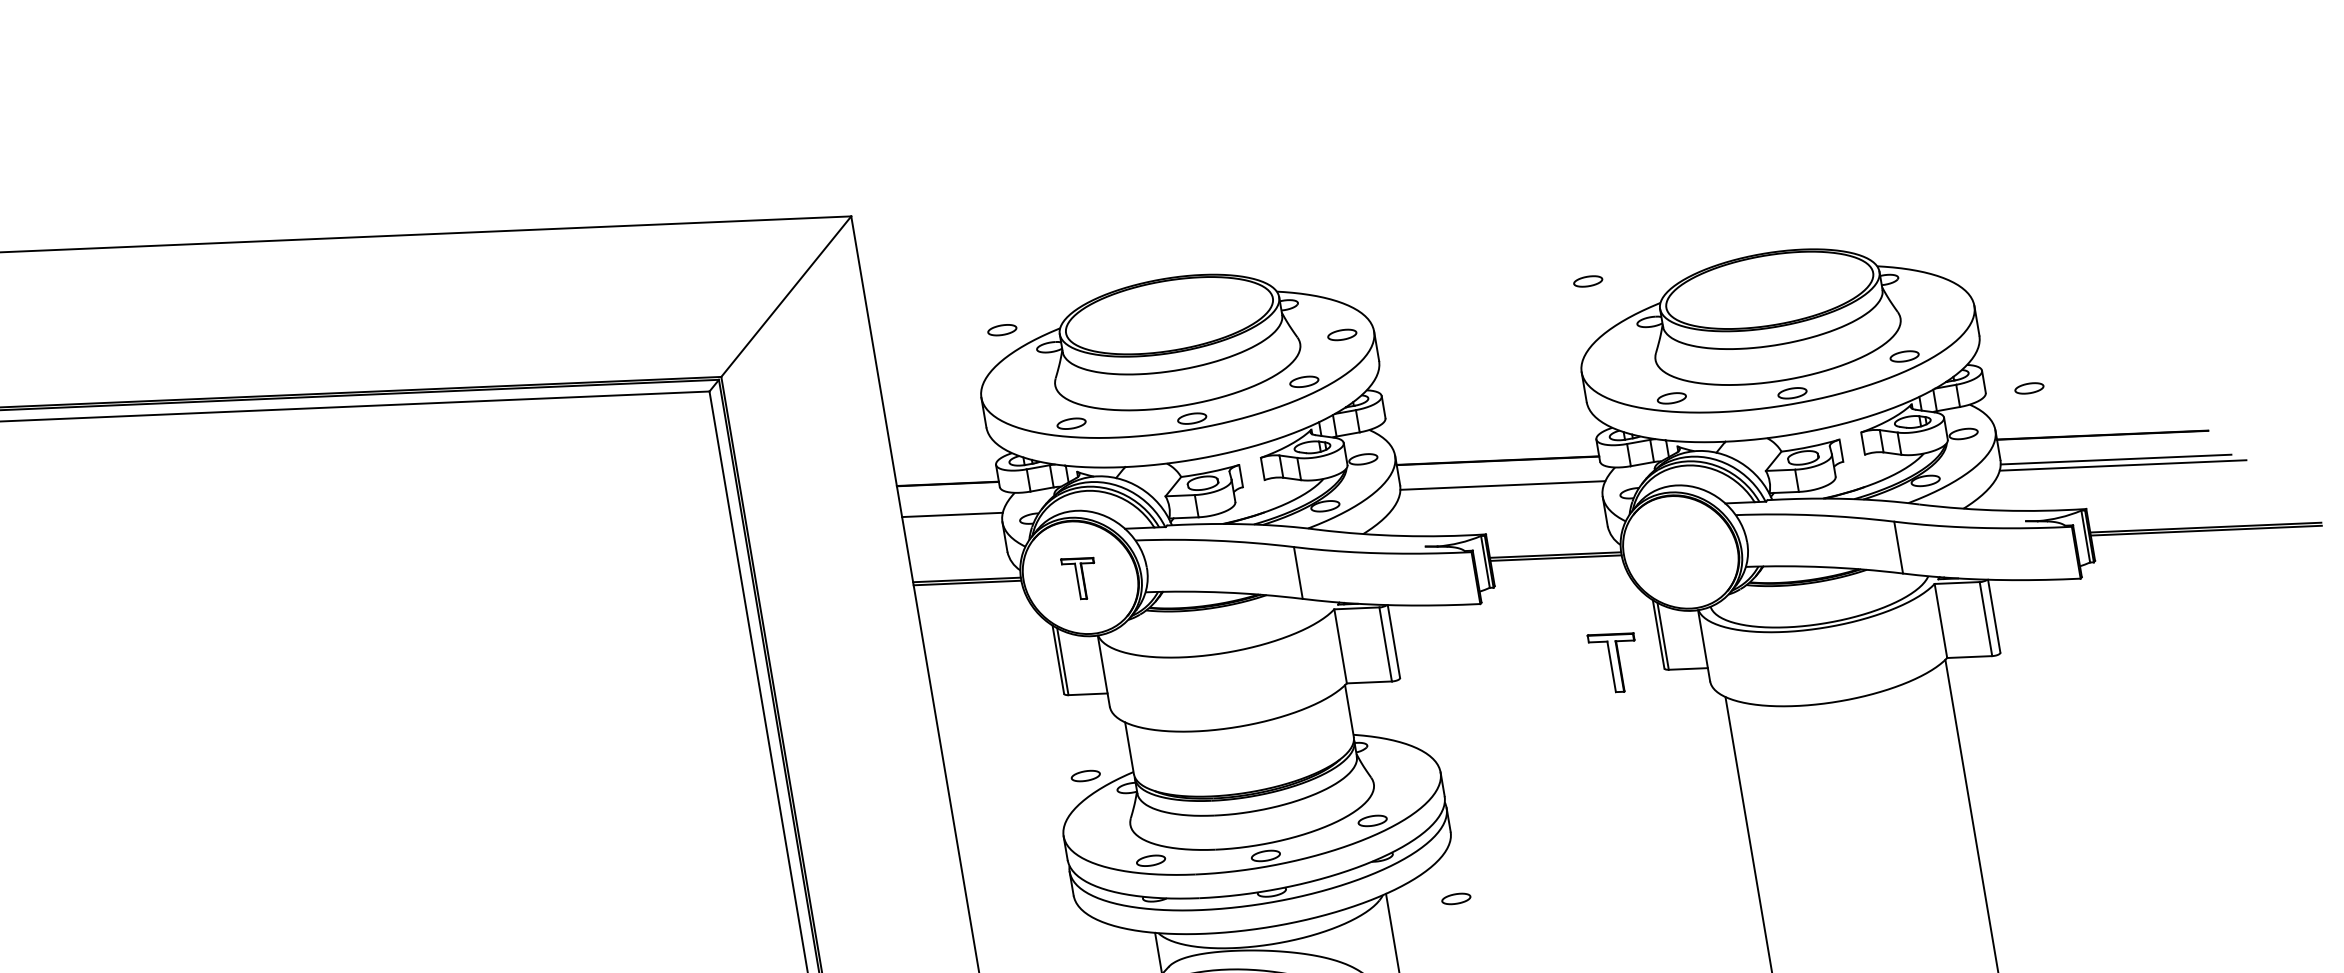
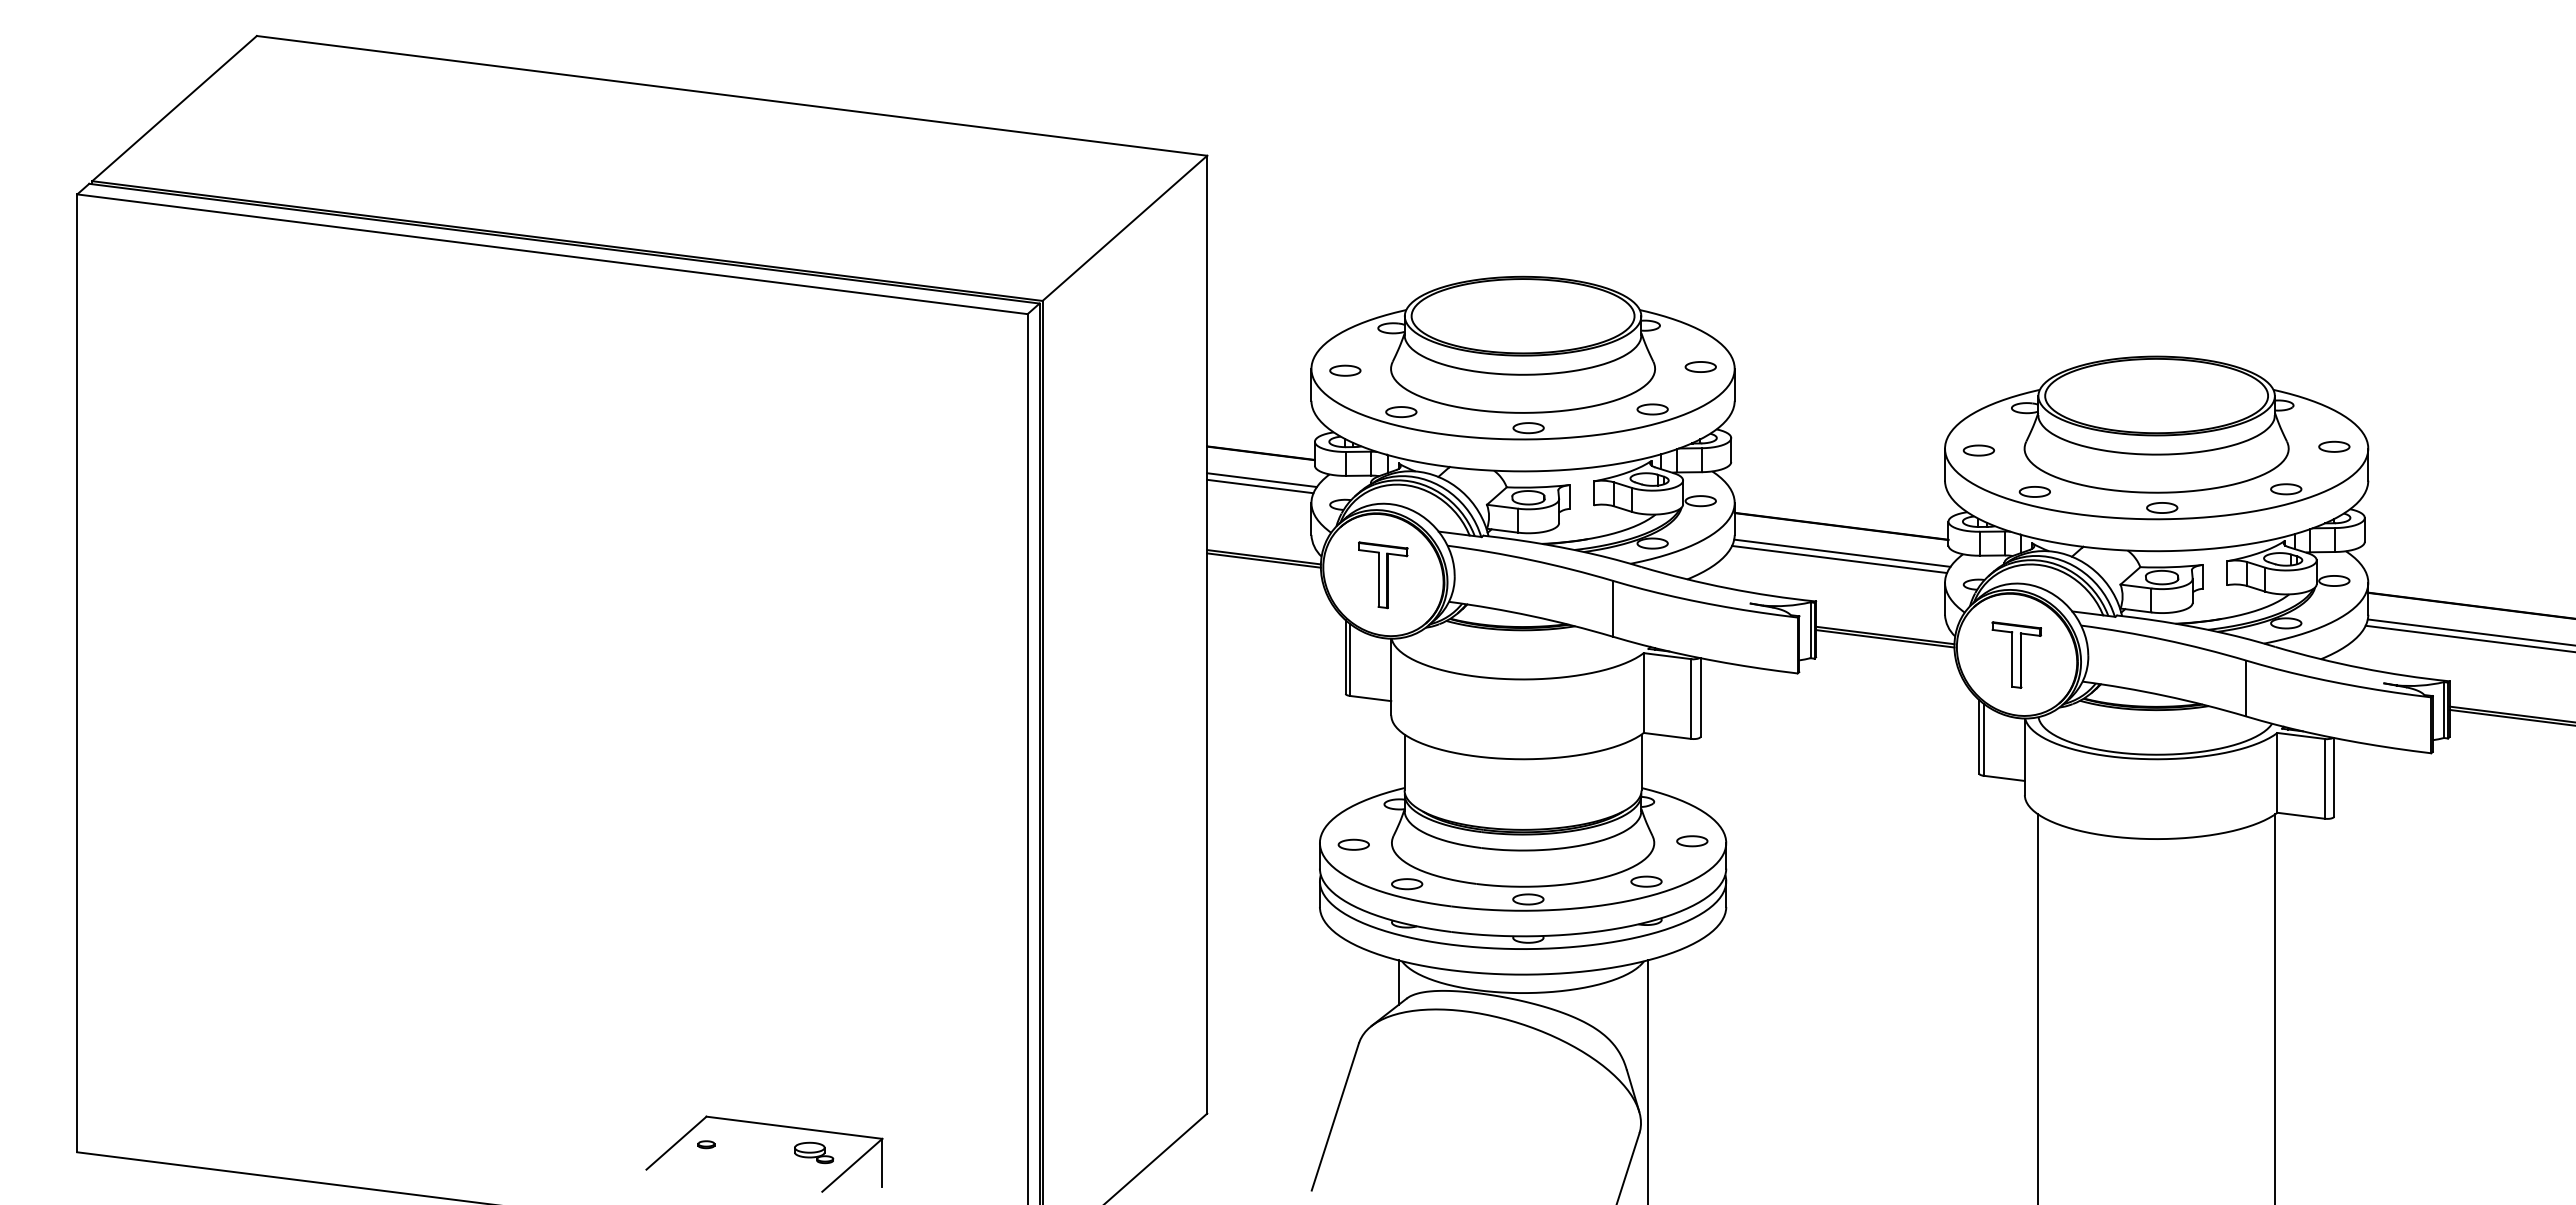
part: (1587, 281) -> (1978, 450), moved
part: (1002, 329) -> (1345, 370), moved
part: (2029, 388) -> (2334, 446), moved
line: (1501, 491) -> (1839, 559), added
line: (952, 509) -> (1261, 480), added
part: (1080, 578) -> (1383, 575), size x1.43
part: (1614, 661) -> (2016, 654), moved
part: (1085, 775) -> (1353, 844), moved
part: (1456, 899) -> (1692, 841), moved

